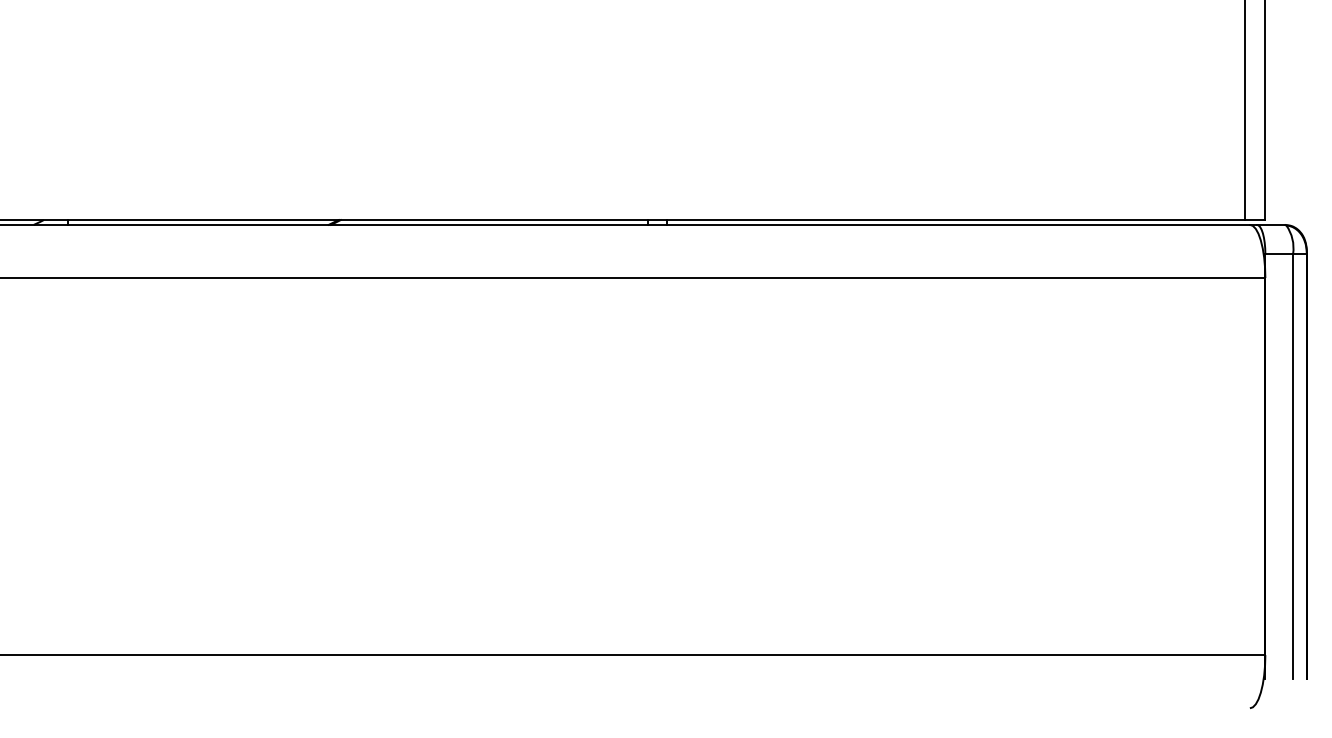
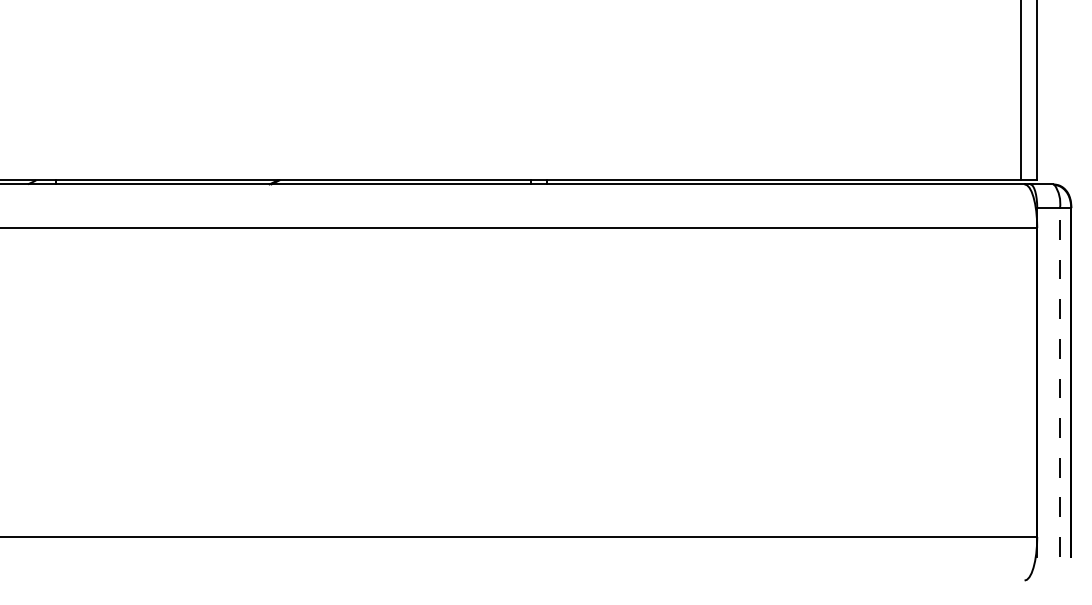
line: (1292, 465) -> (1059, 381), solid -> dashed

